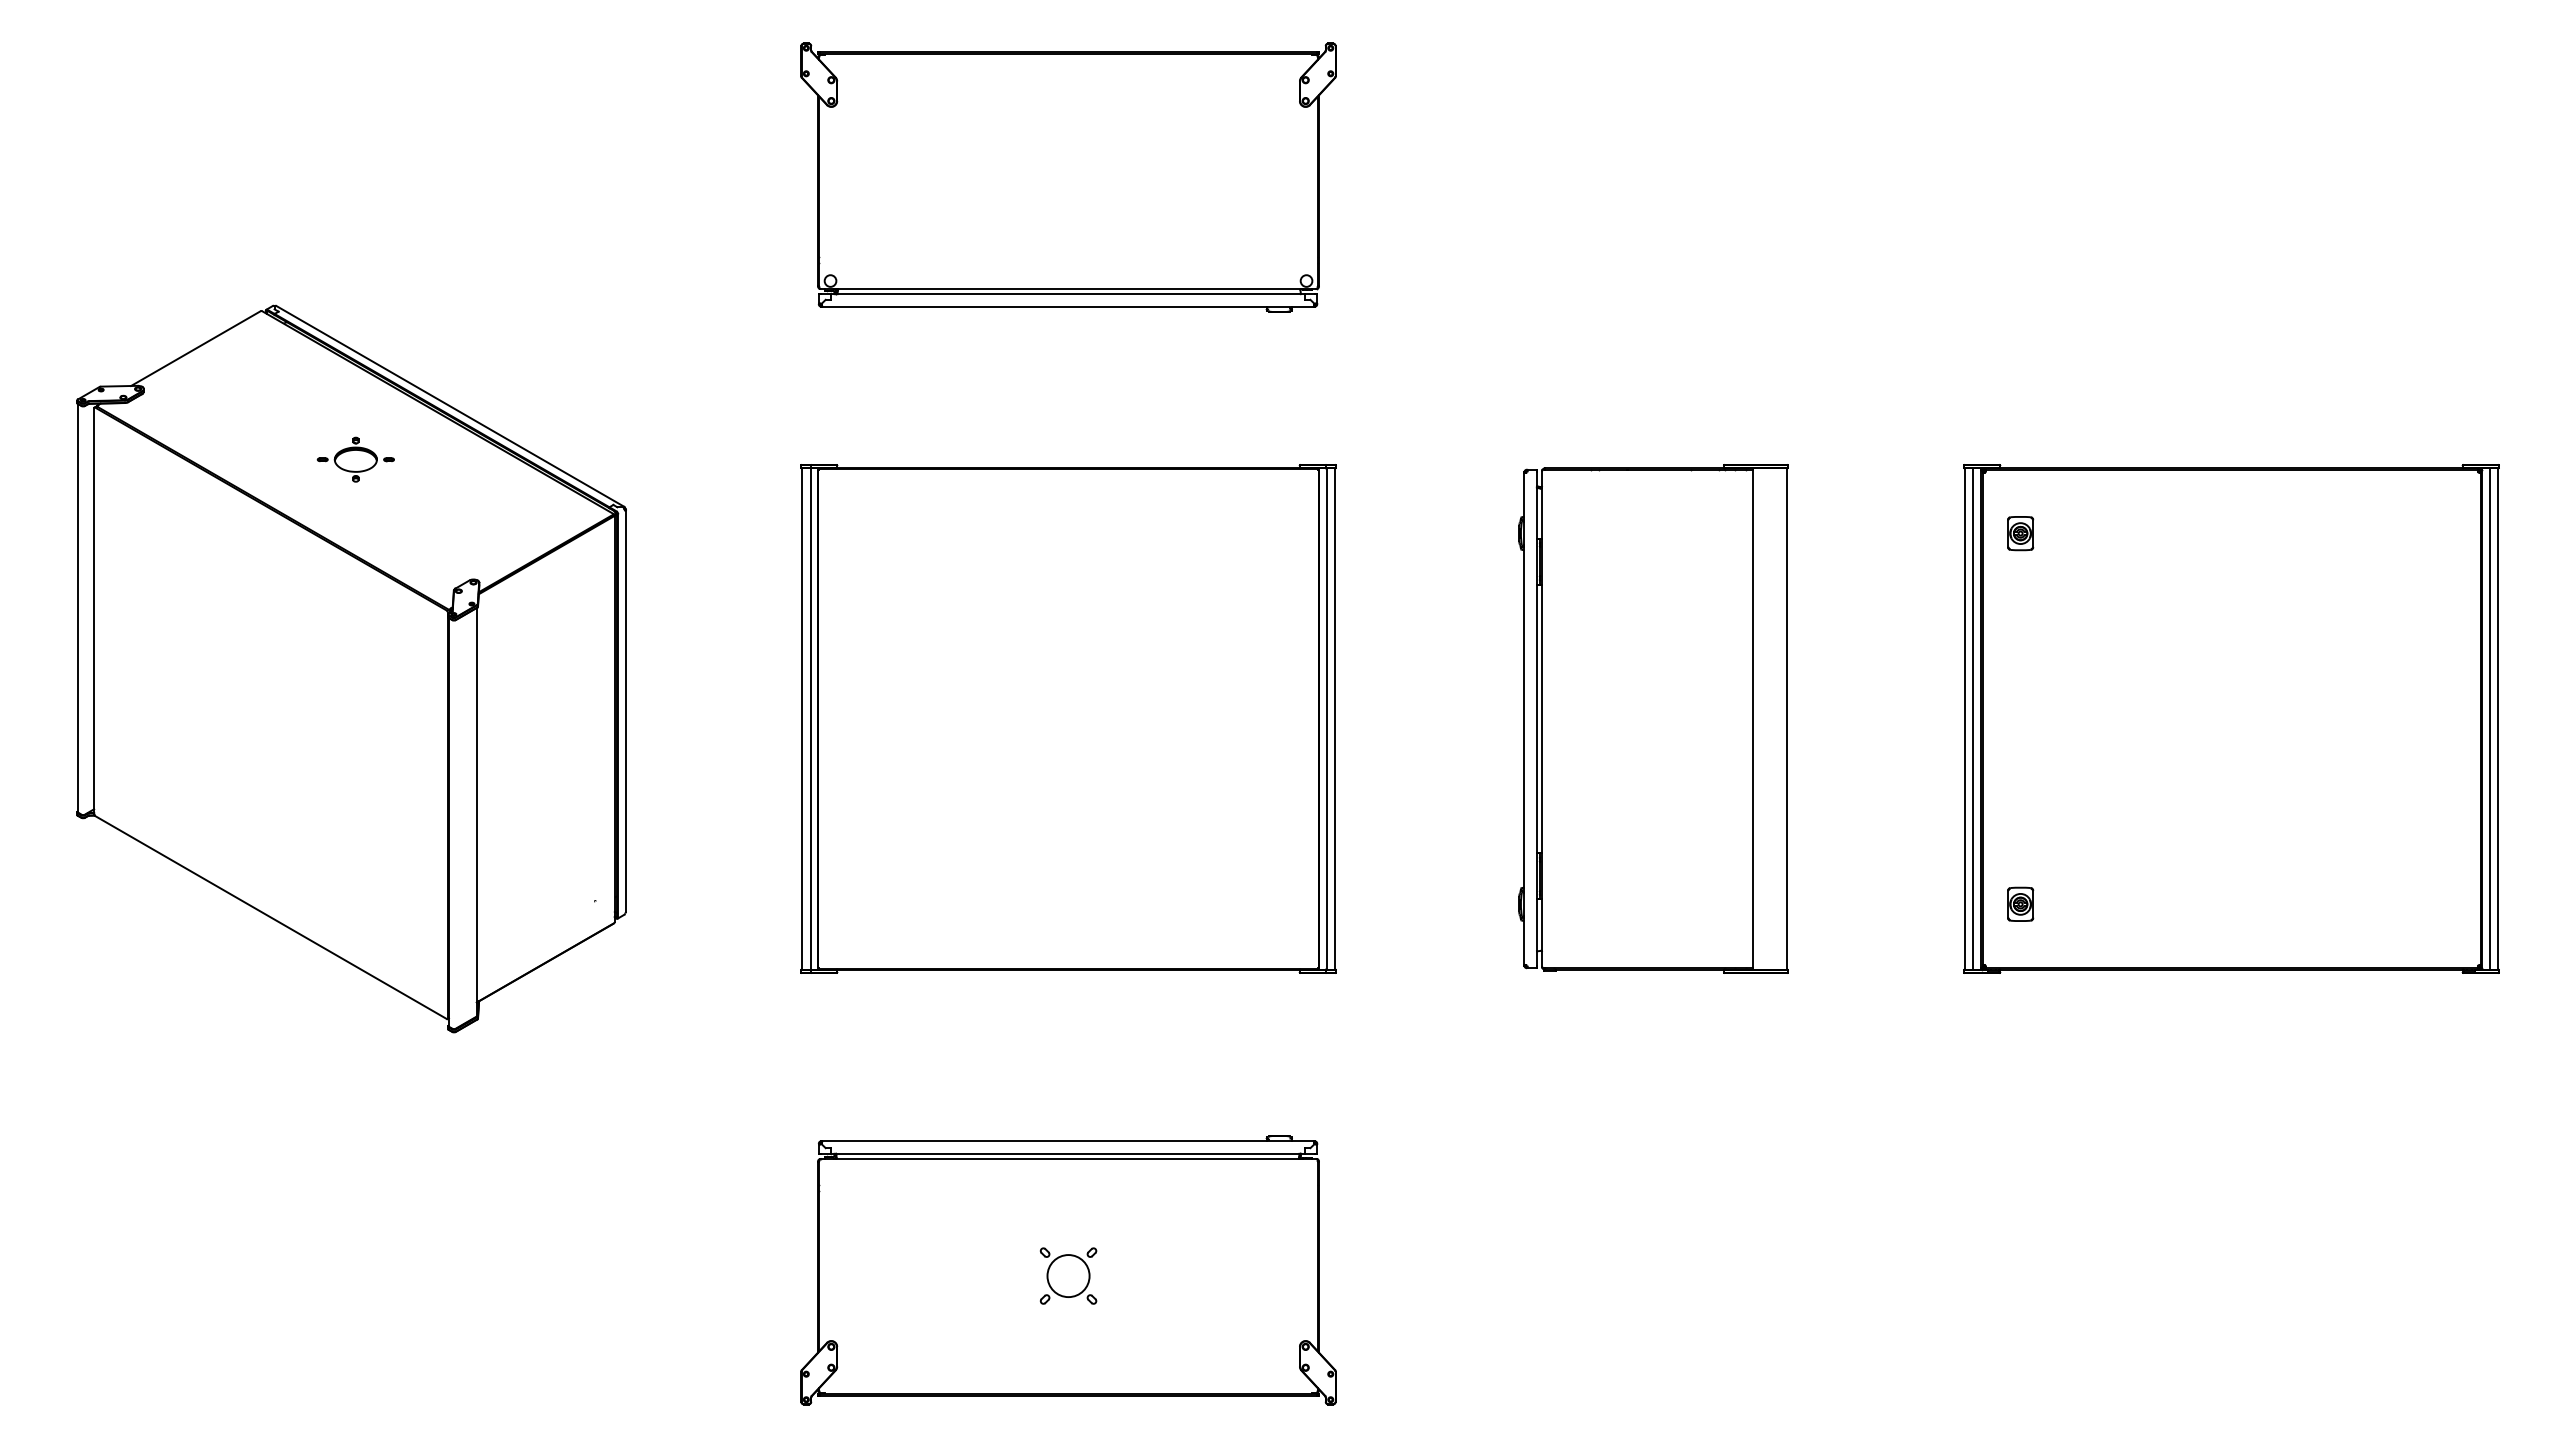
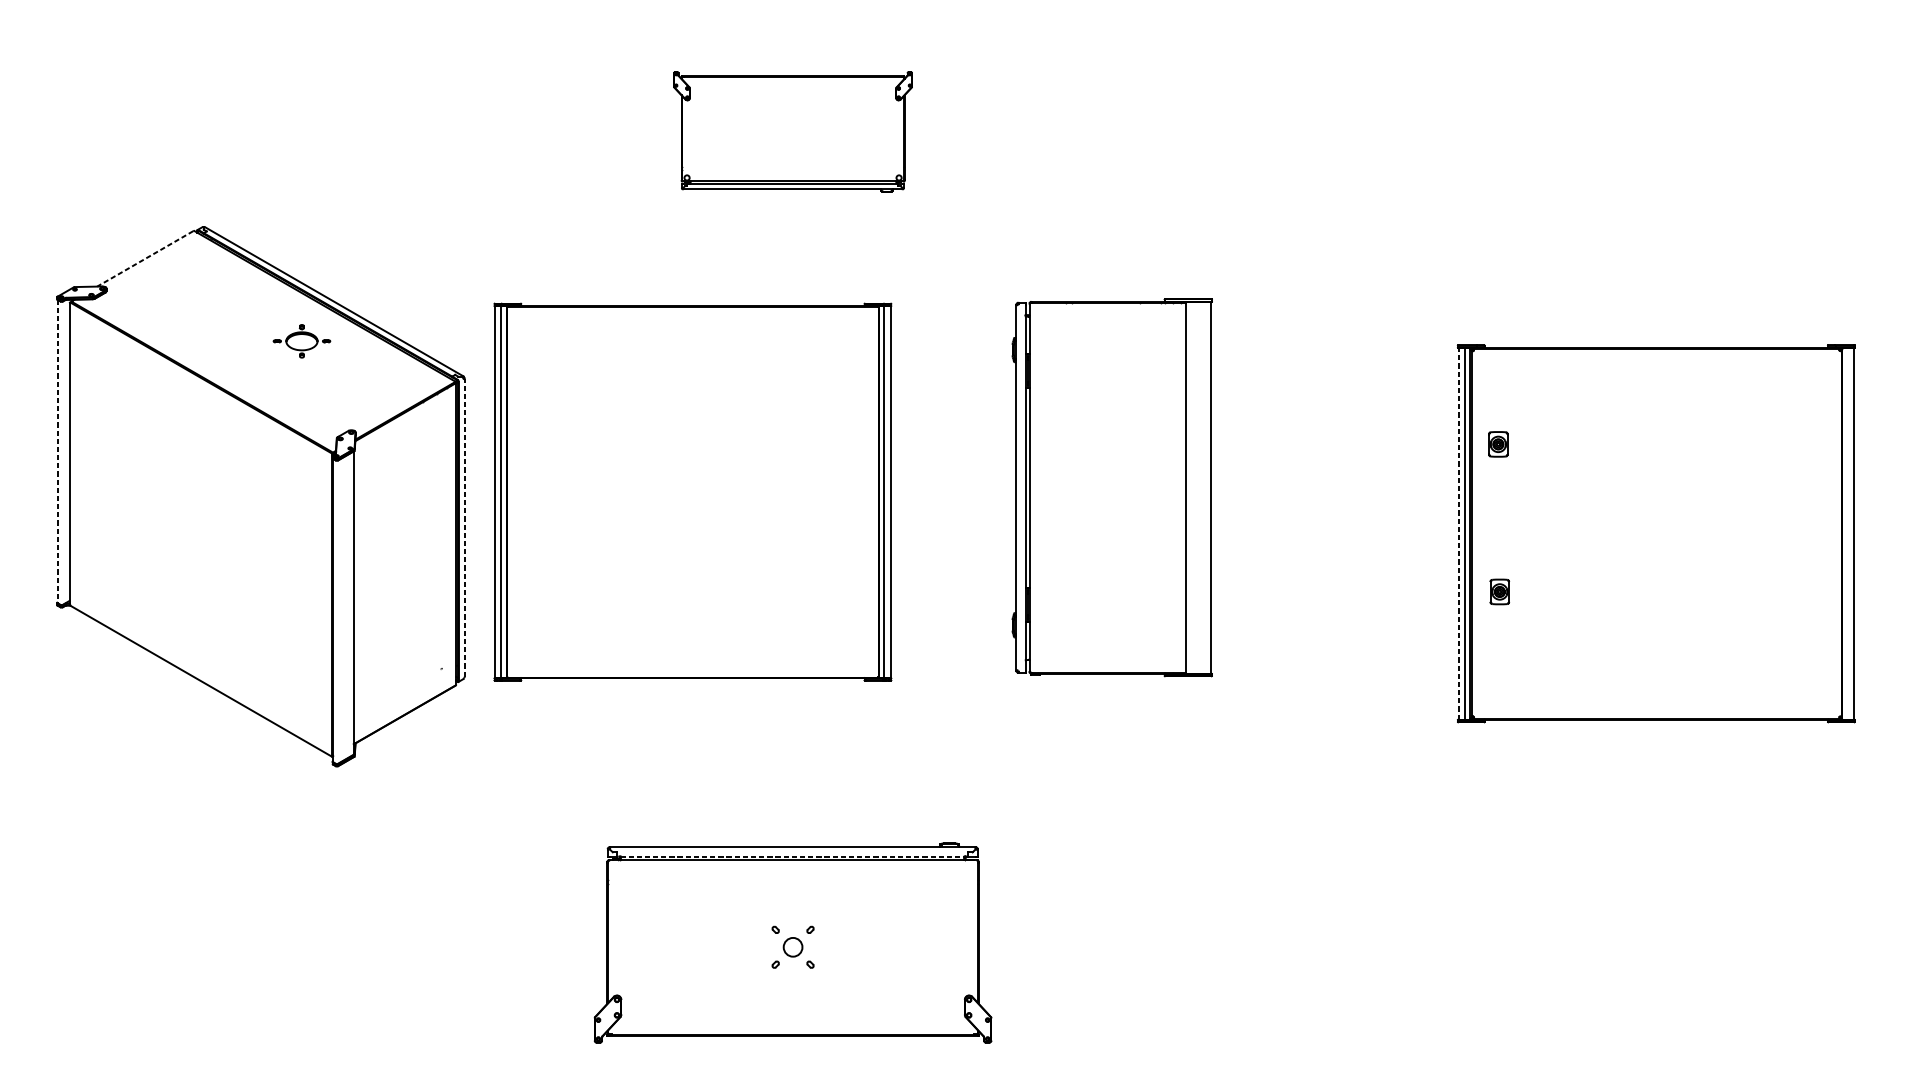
part: (1068, 177) -> (793, 131), size x0.6
line: (195, 348) -> (145, 258), solid -> dashed
part: (355, 459) -> (301, 341), moved
part: (2020, 533) -> (1498, 444), moved
line: (78, 608) -> (58, 451), solid -> dashed
line: (626, 710) -> (464, 527), solid -> dashed
part: (1068, 718) -> (692, 491), moved
part: (1653, 718) -> (1112, 487), moved
line: (1965, 718) -> (1458, 533), solid -> dashed
line: (2489, 718) -> (1847, 533), removed
part: (2020, 903) -> (1499, 591), moved
line: (1068, 1153) -> (793, 856), solid -> dashed
circle: (1068, 1276) -> (793, 947), size x0.6

